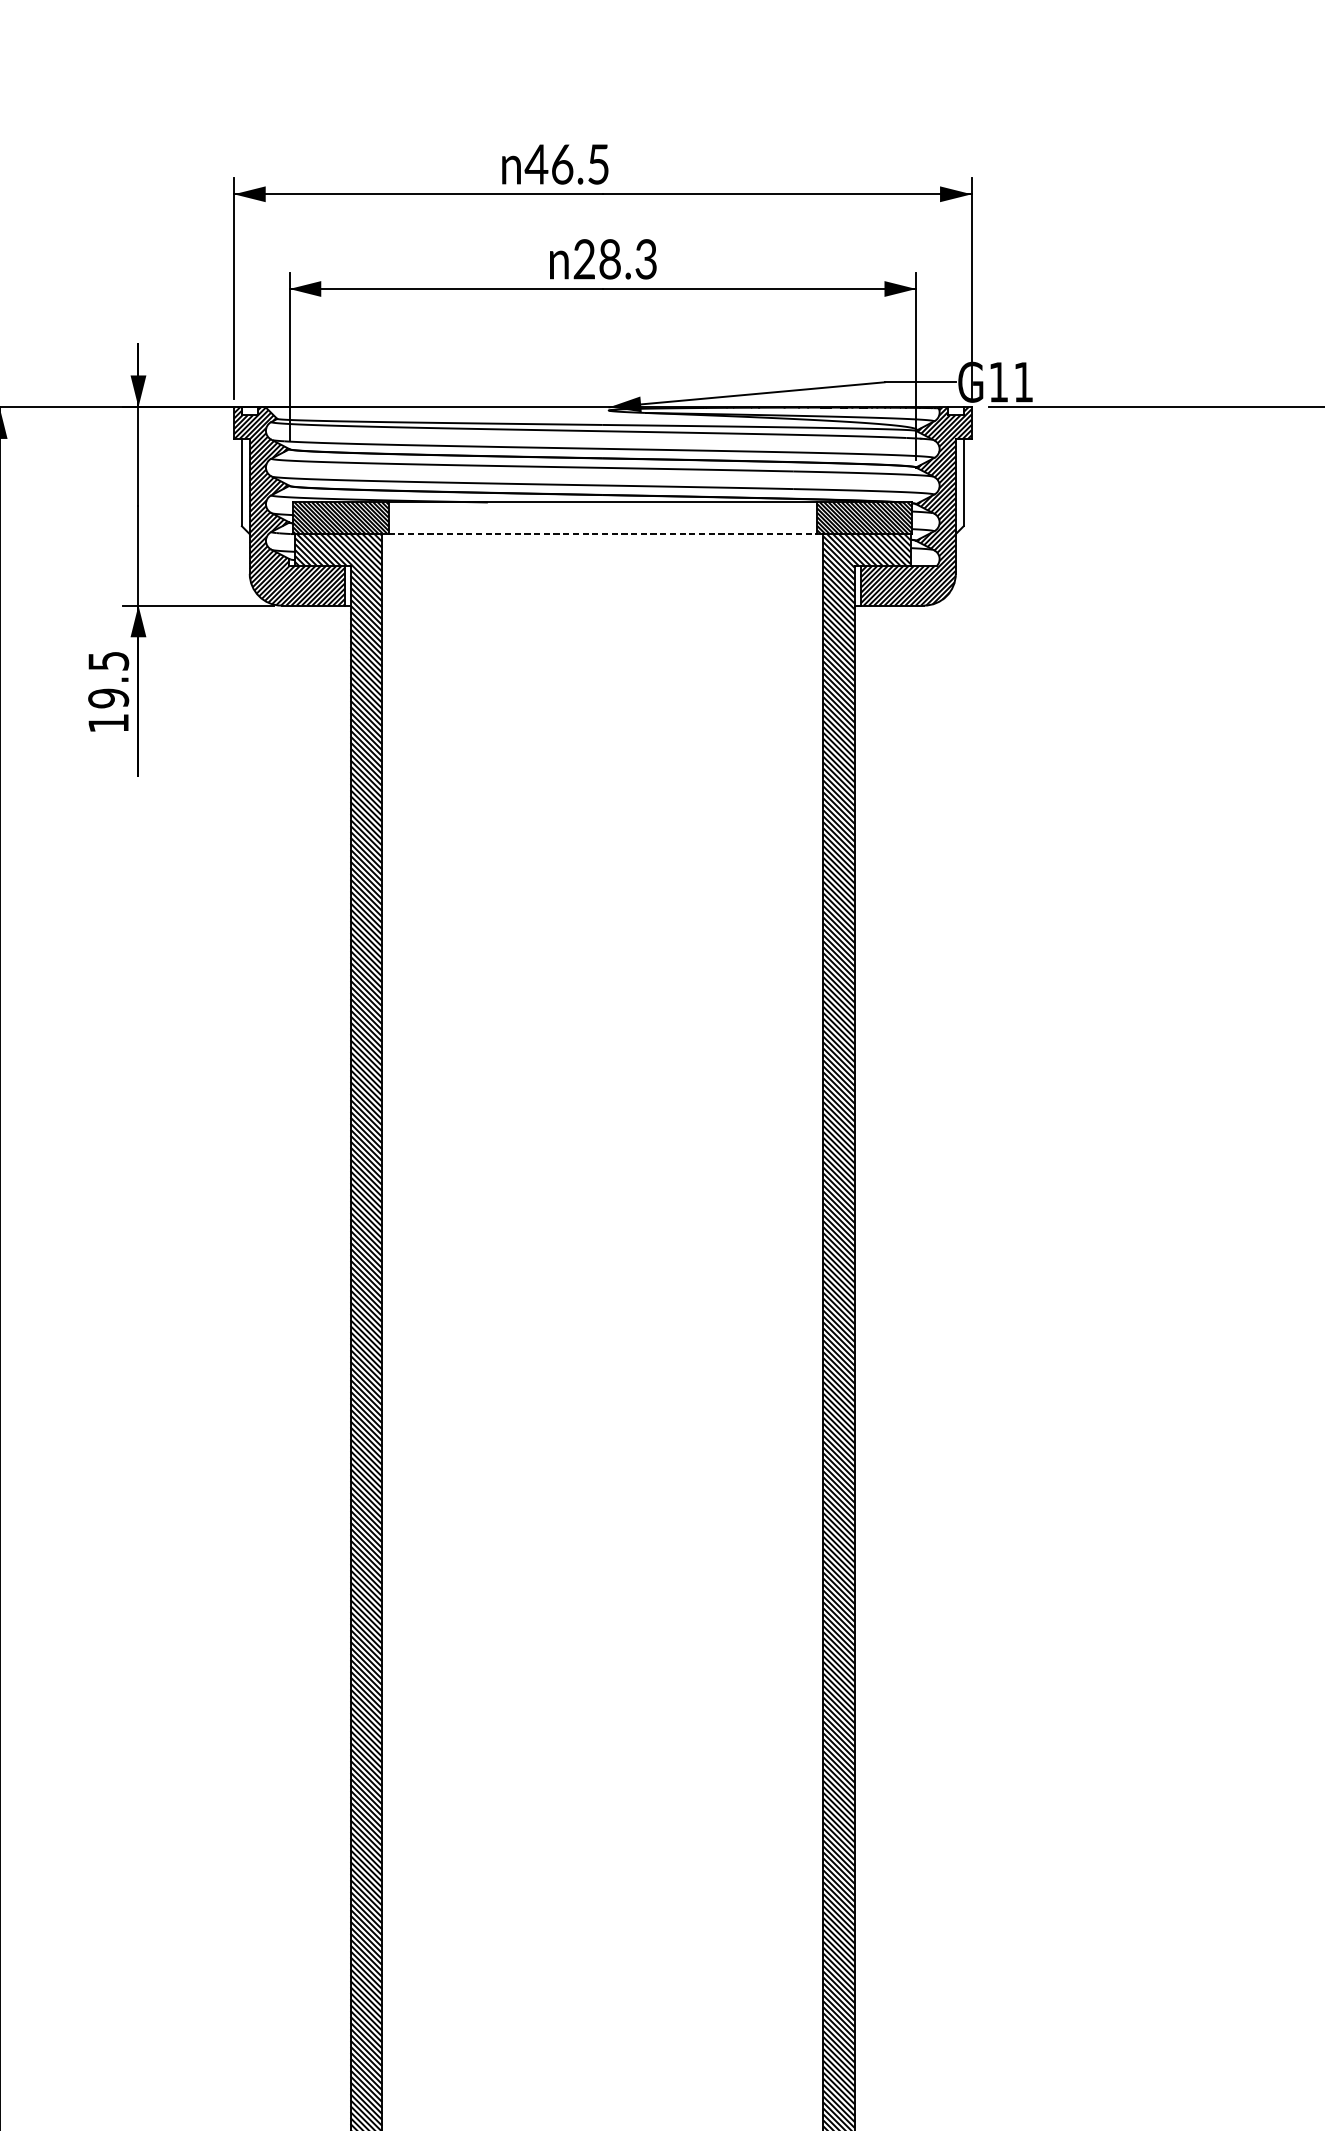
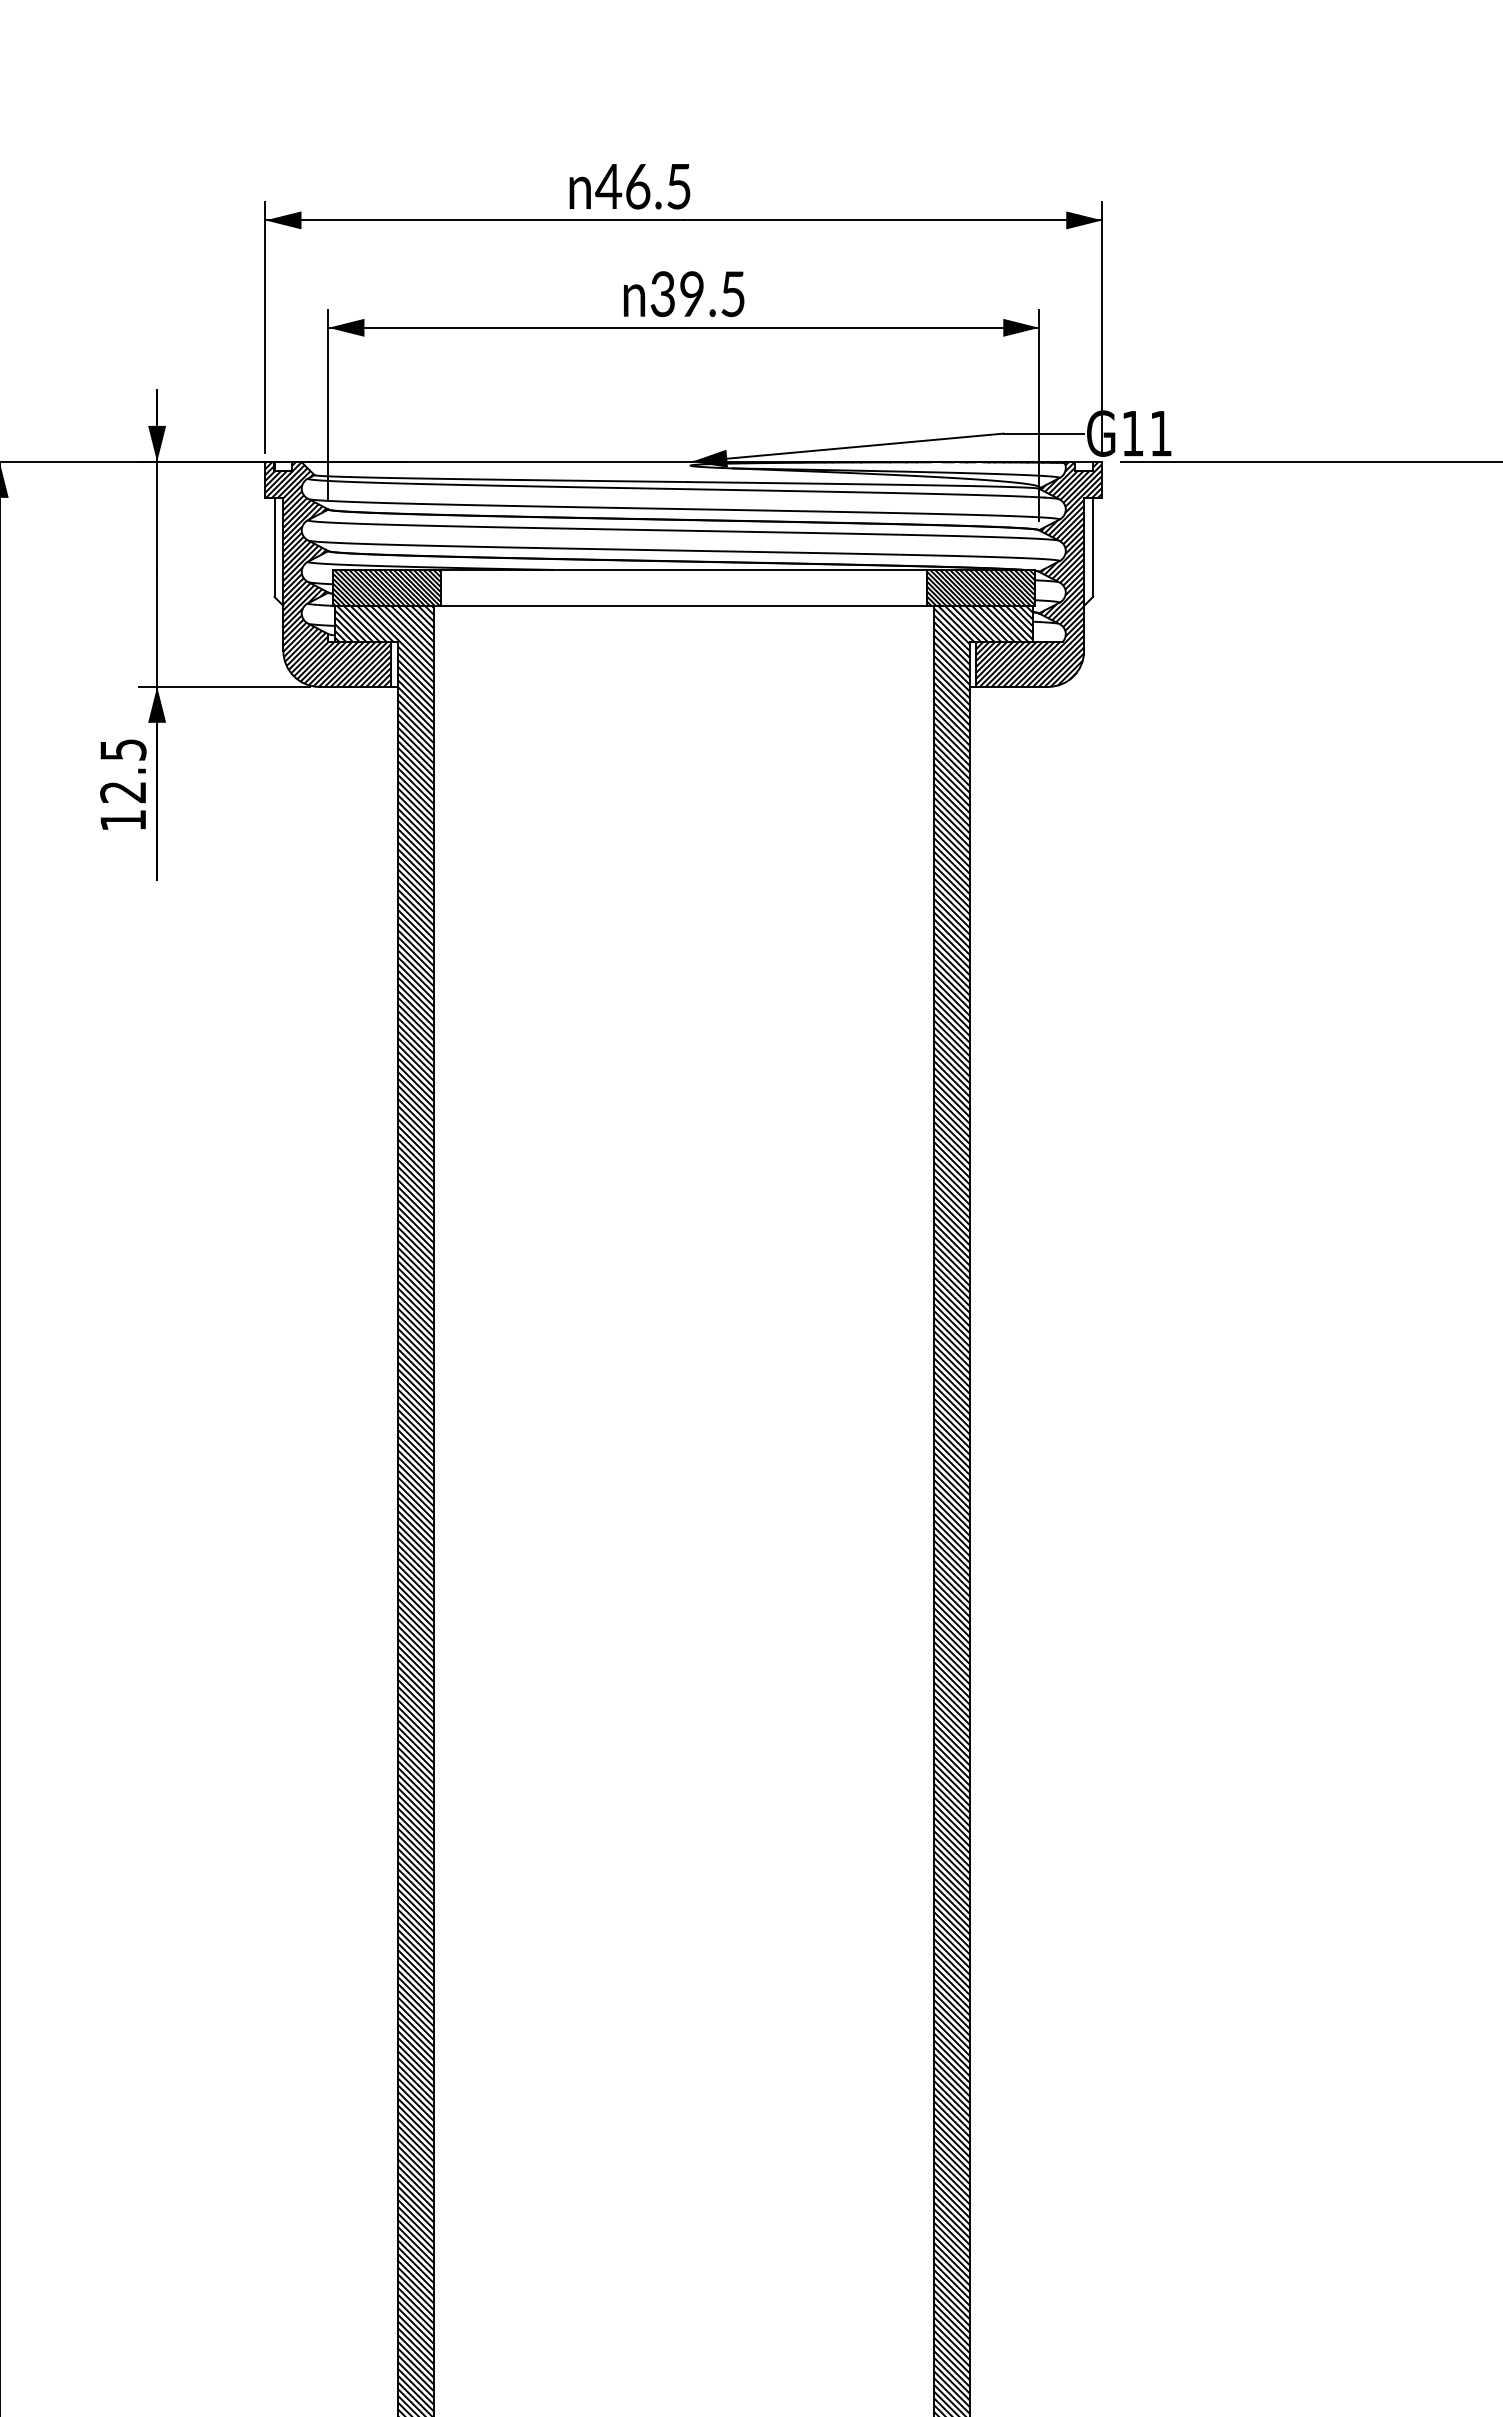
text: (614, 259) -> (697, 294), 28.3 -> 39.5
line: (602, 533) -> (683, 605), dashed -> solid
text: (108, 698) -> (123, 792), 19.5 -> 12.5

